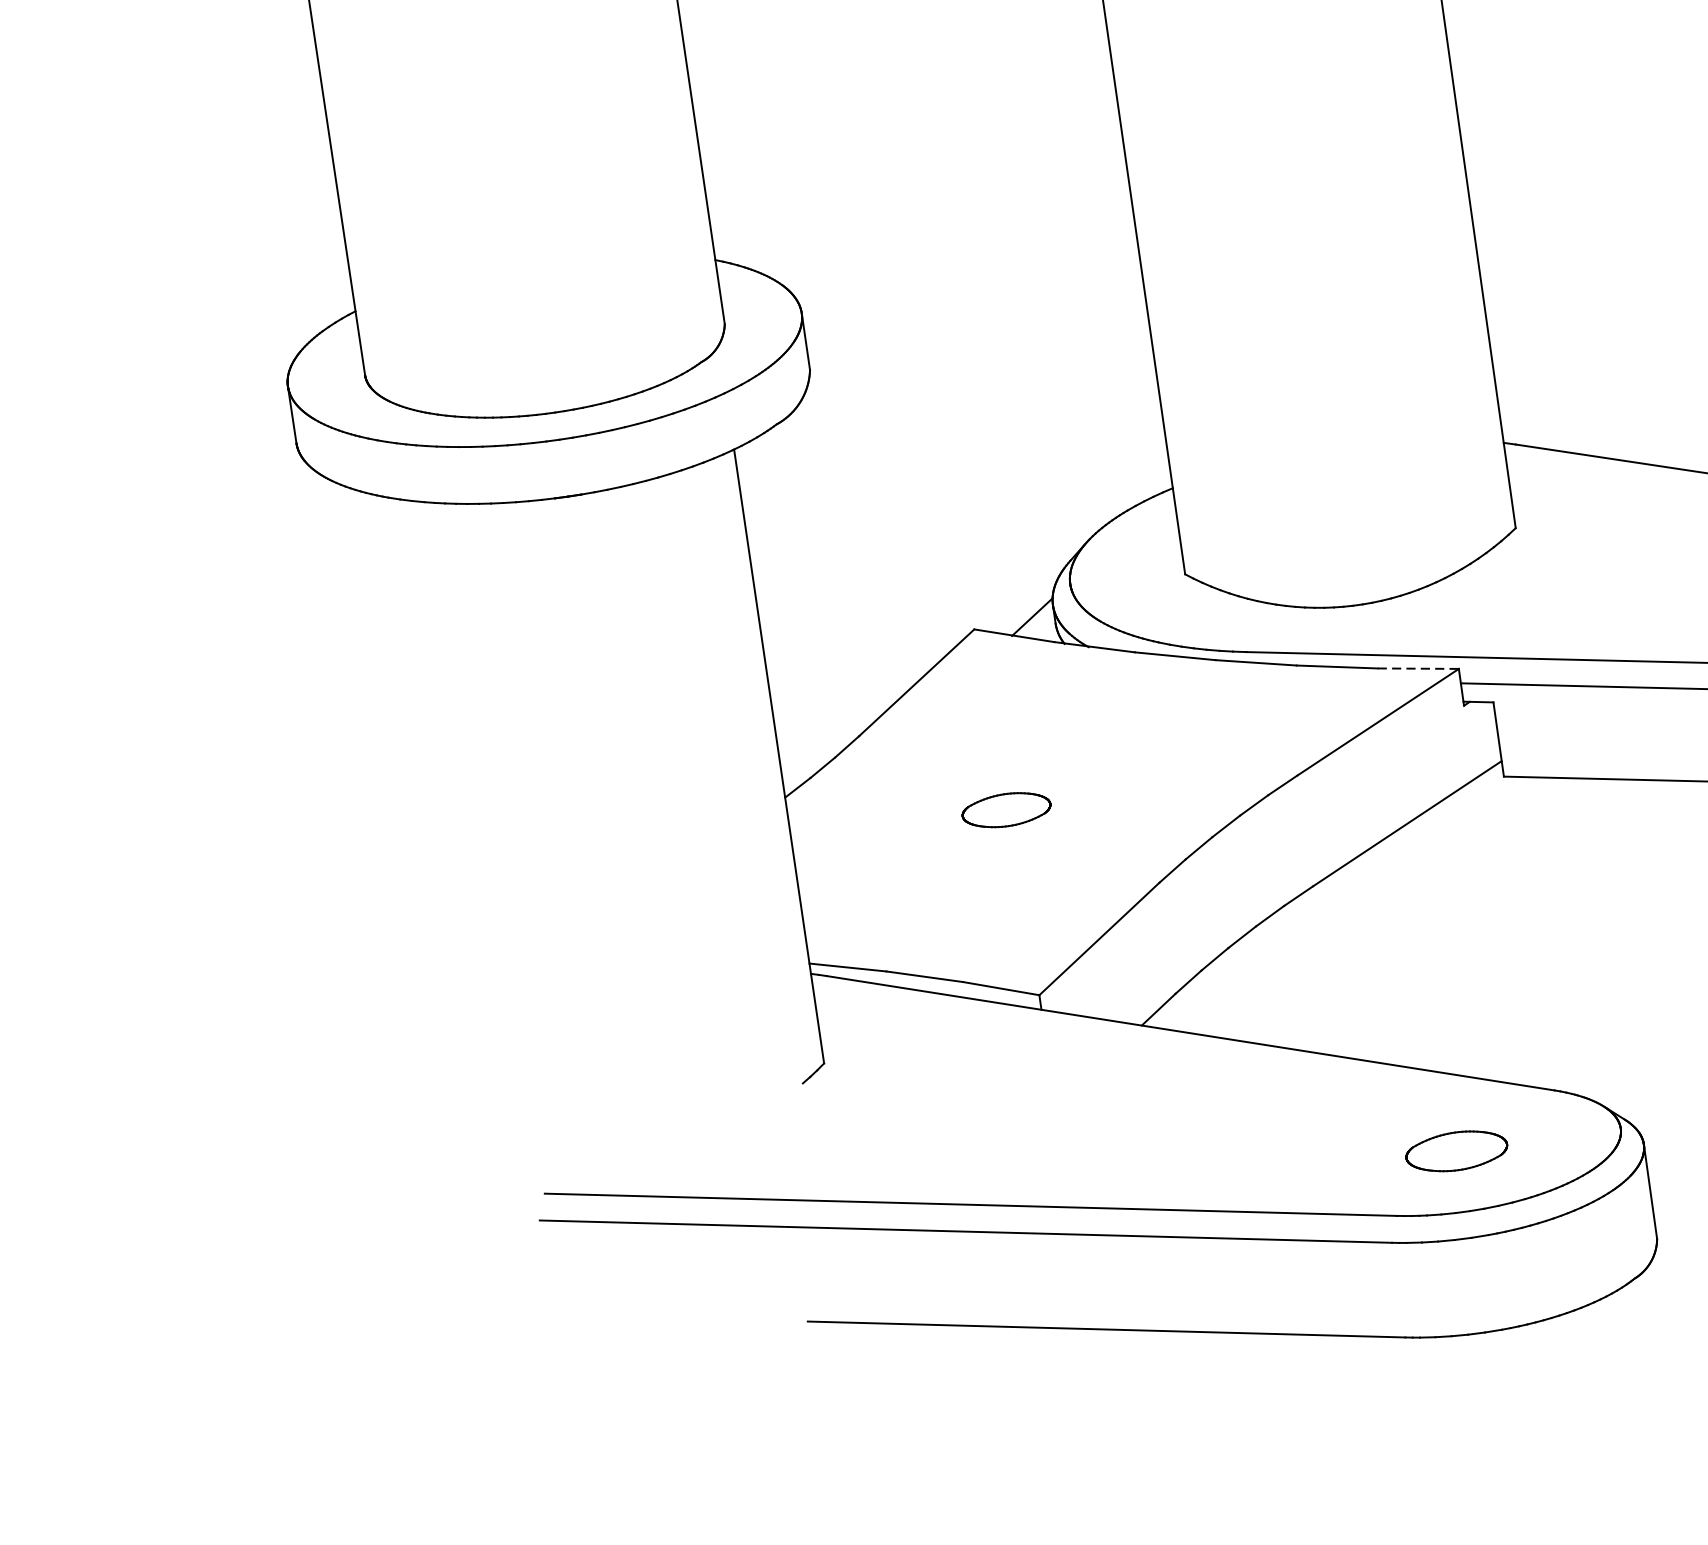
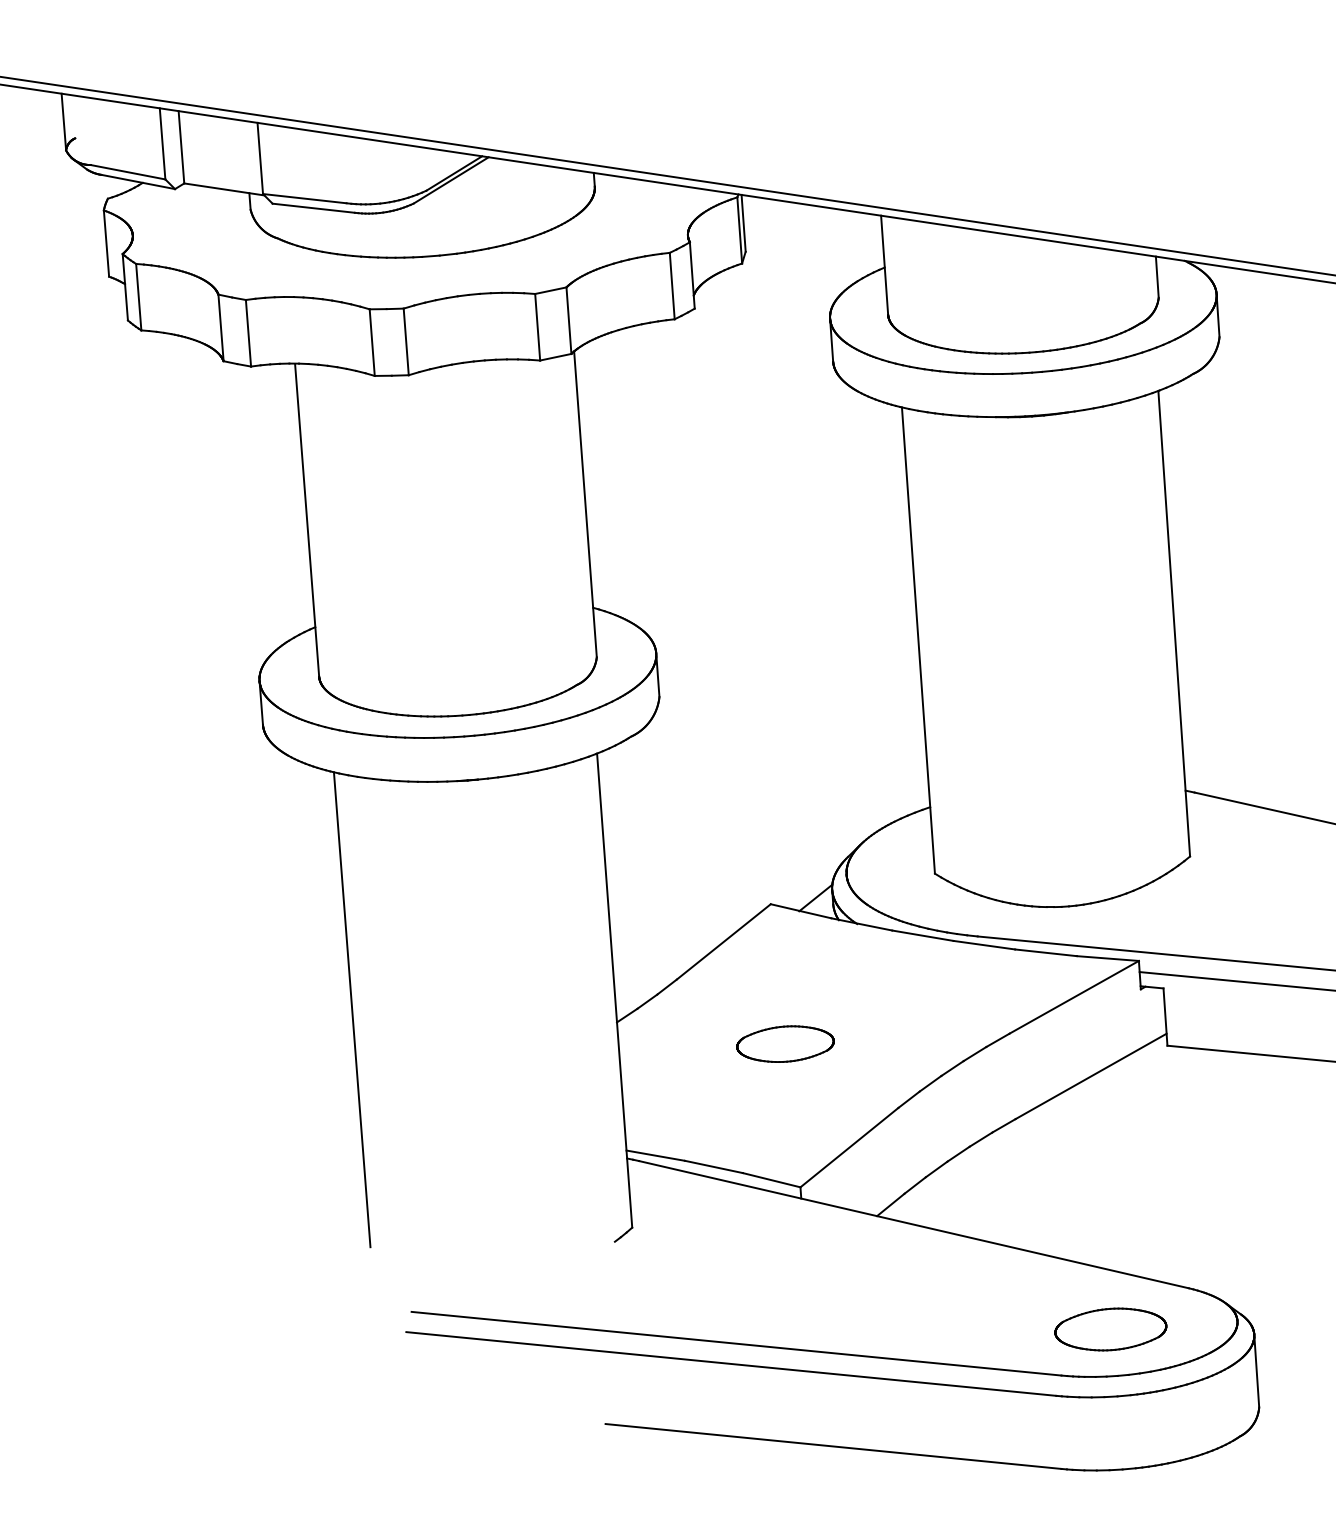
line: (1419, 668) -> (1108, 958), dashed -> solid
line: (438, 805) -> (351, 1009), added
part: (1006, 809) -> (785, 1043), size x1.43
part: (1456, 1151) -> (1110, 1329), size x1.43

